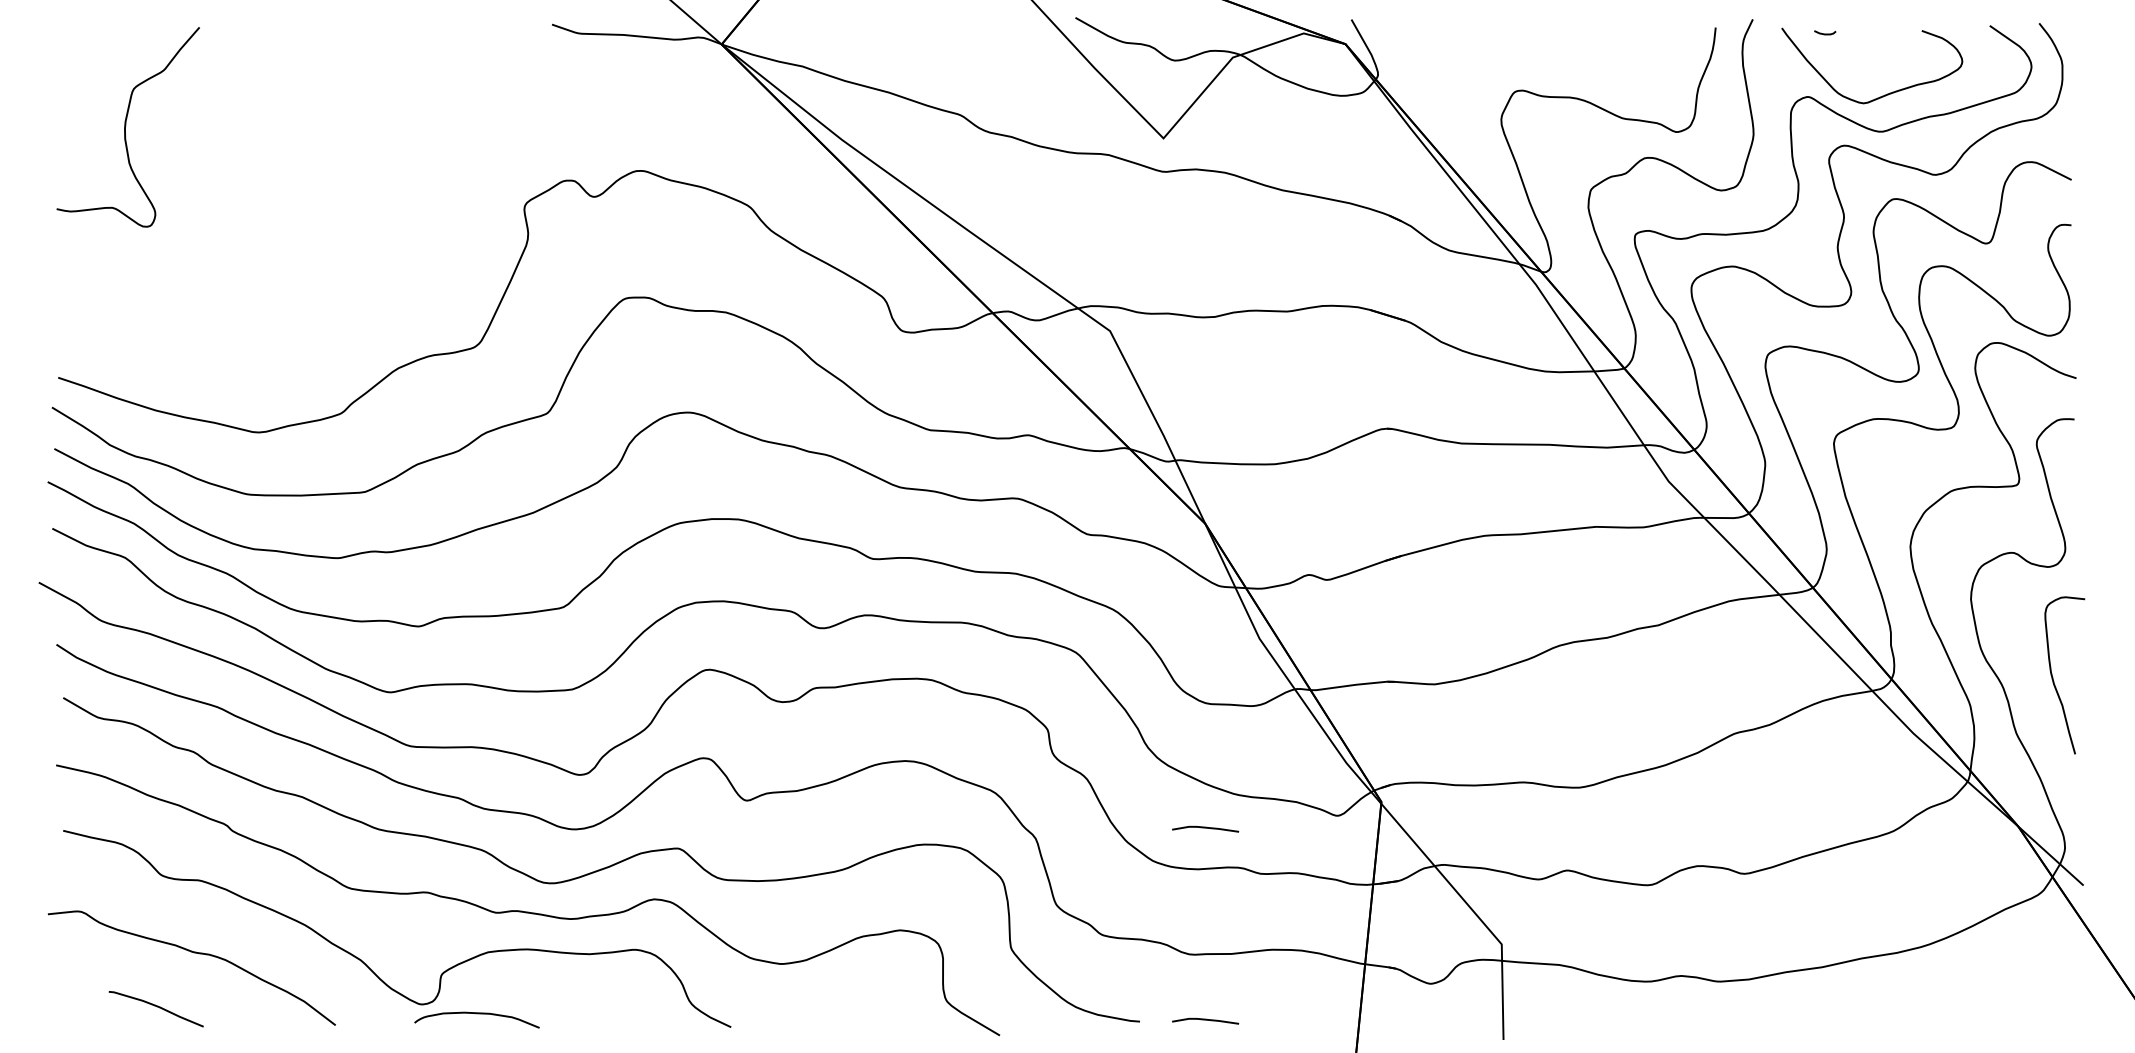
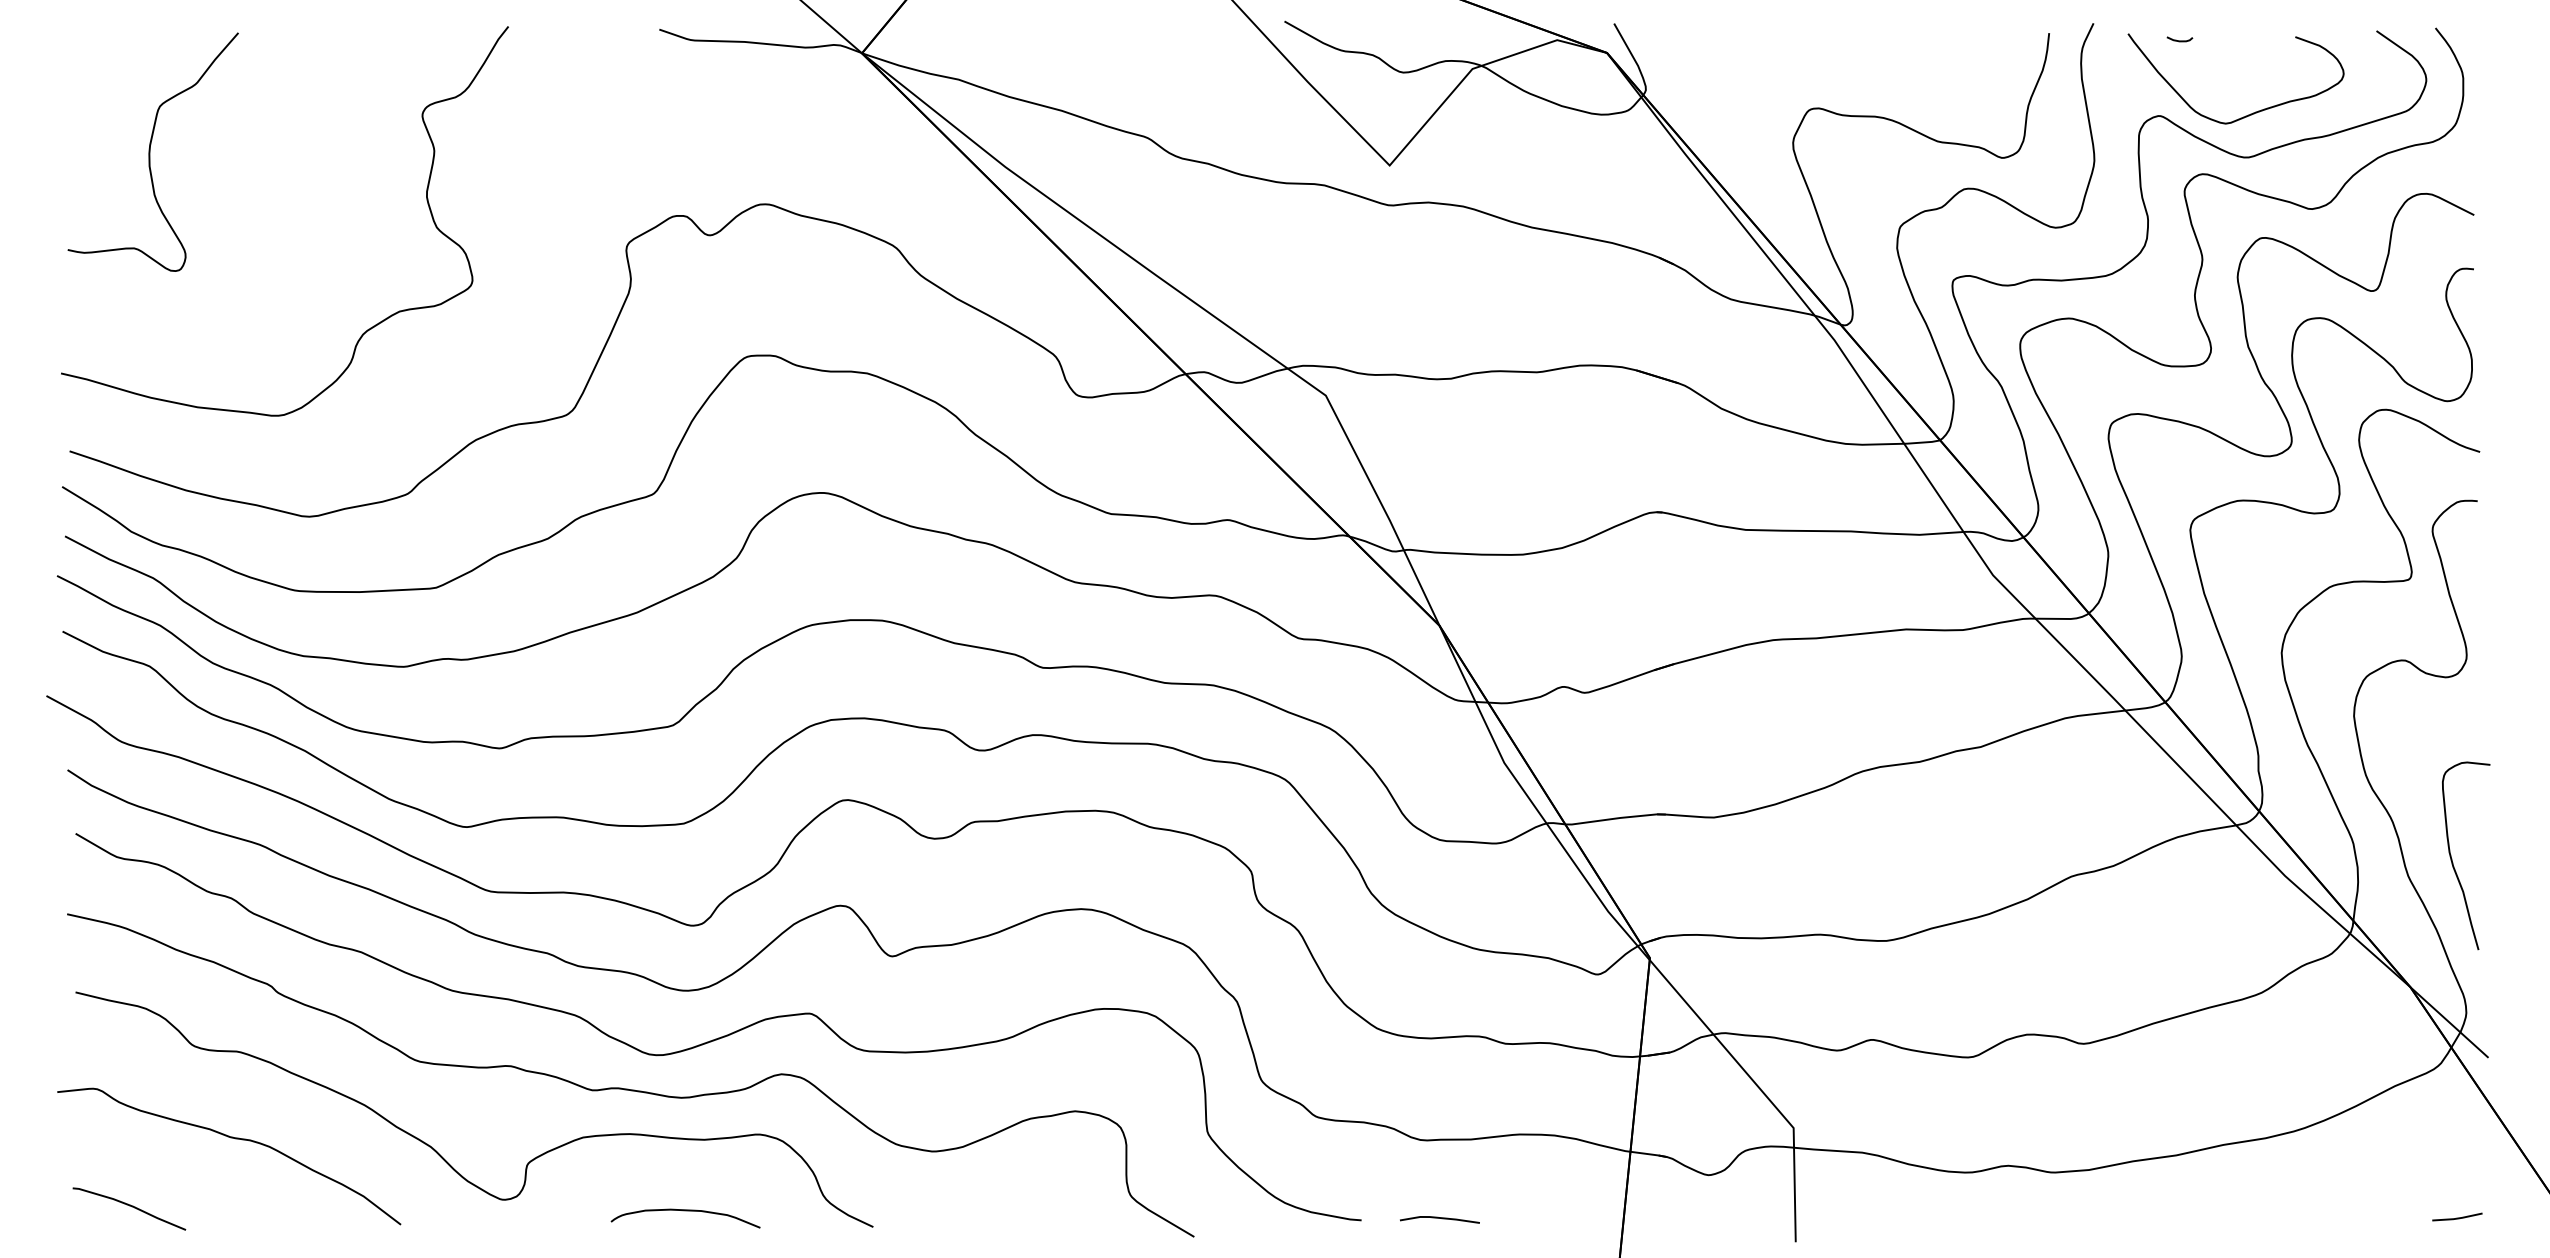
curve: (307, 275) -> (367, 329), added
curve: (2053, 677) -> (2452, 858), moved
line: (1205, 828) -> (1439, 989), removed
curve: (157, 1007) -> (130, 1207), moved
curve: (476, 1014) -> (685, 1211), moved
line: (2057, 1019) -> (2457, 1217), added

